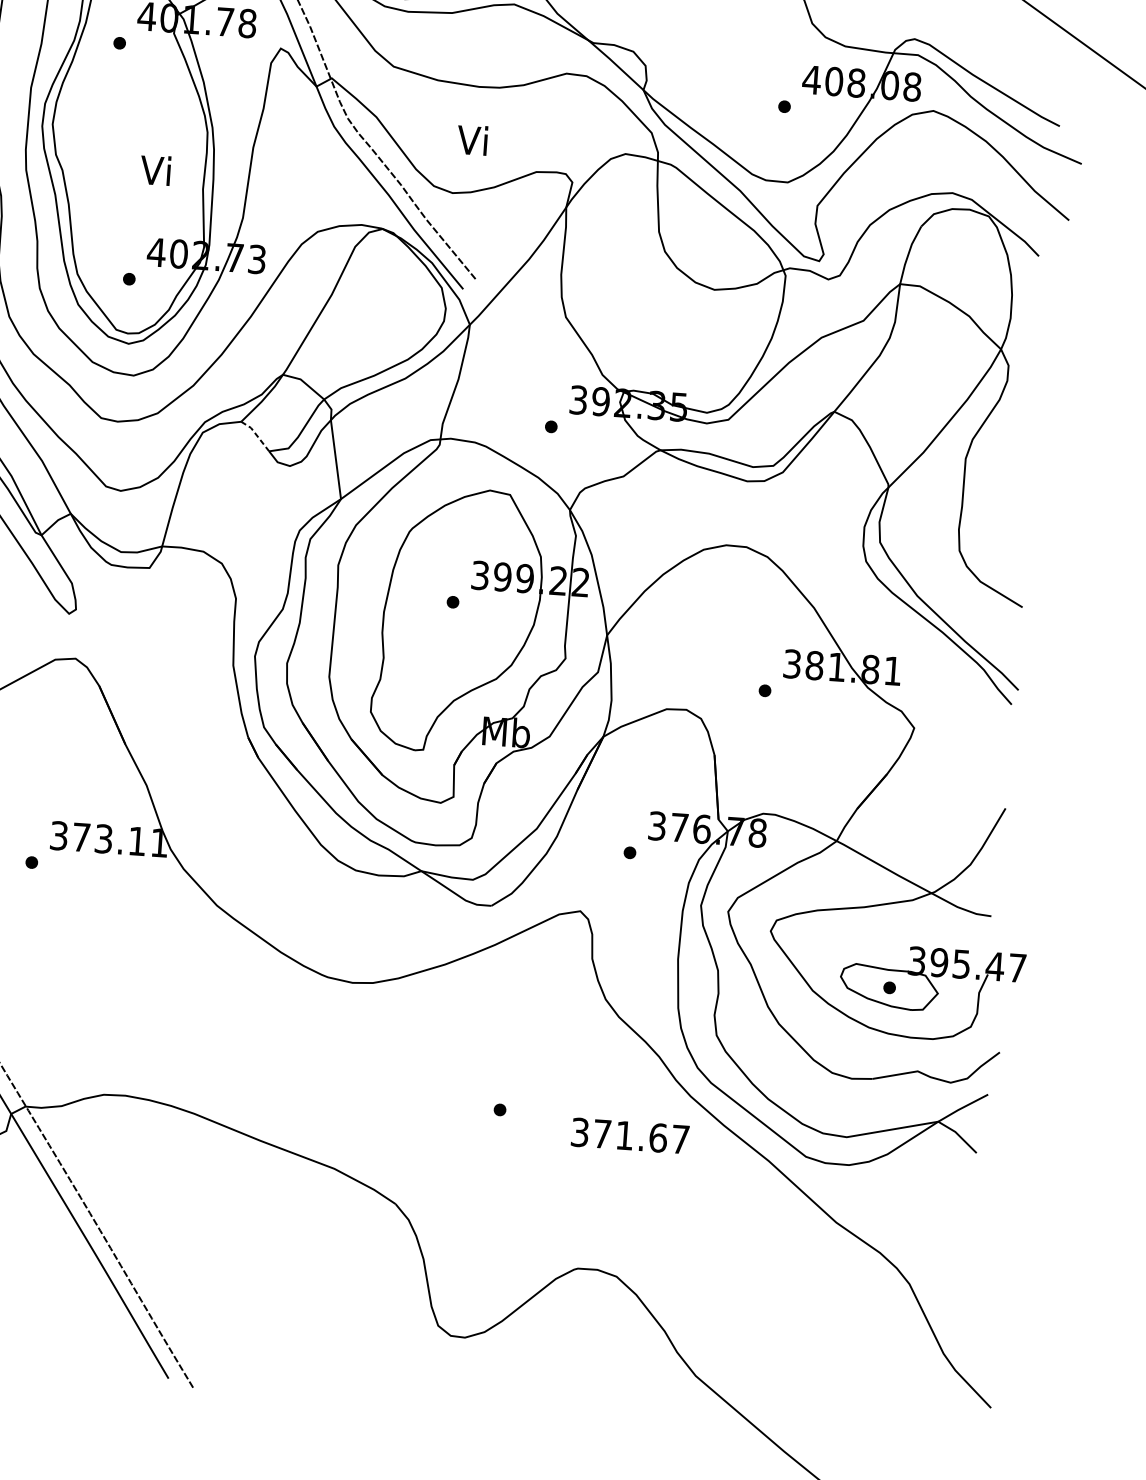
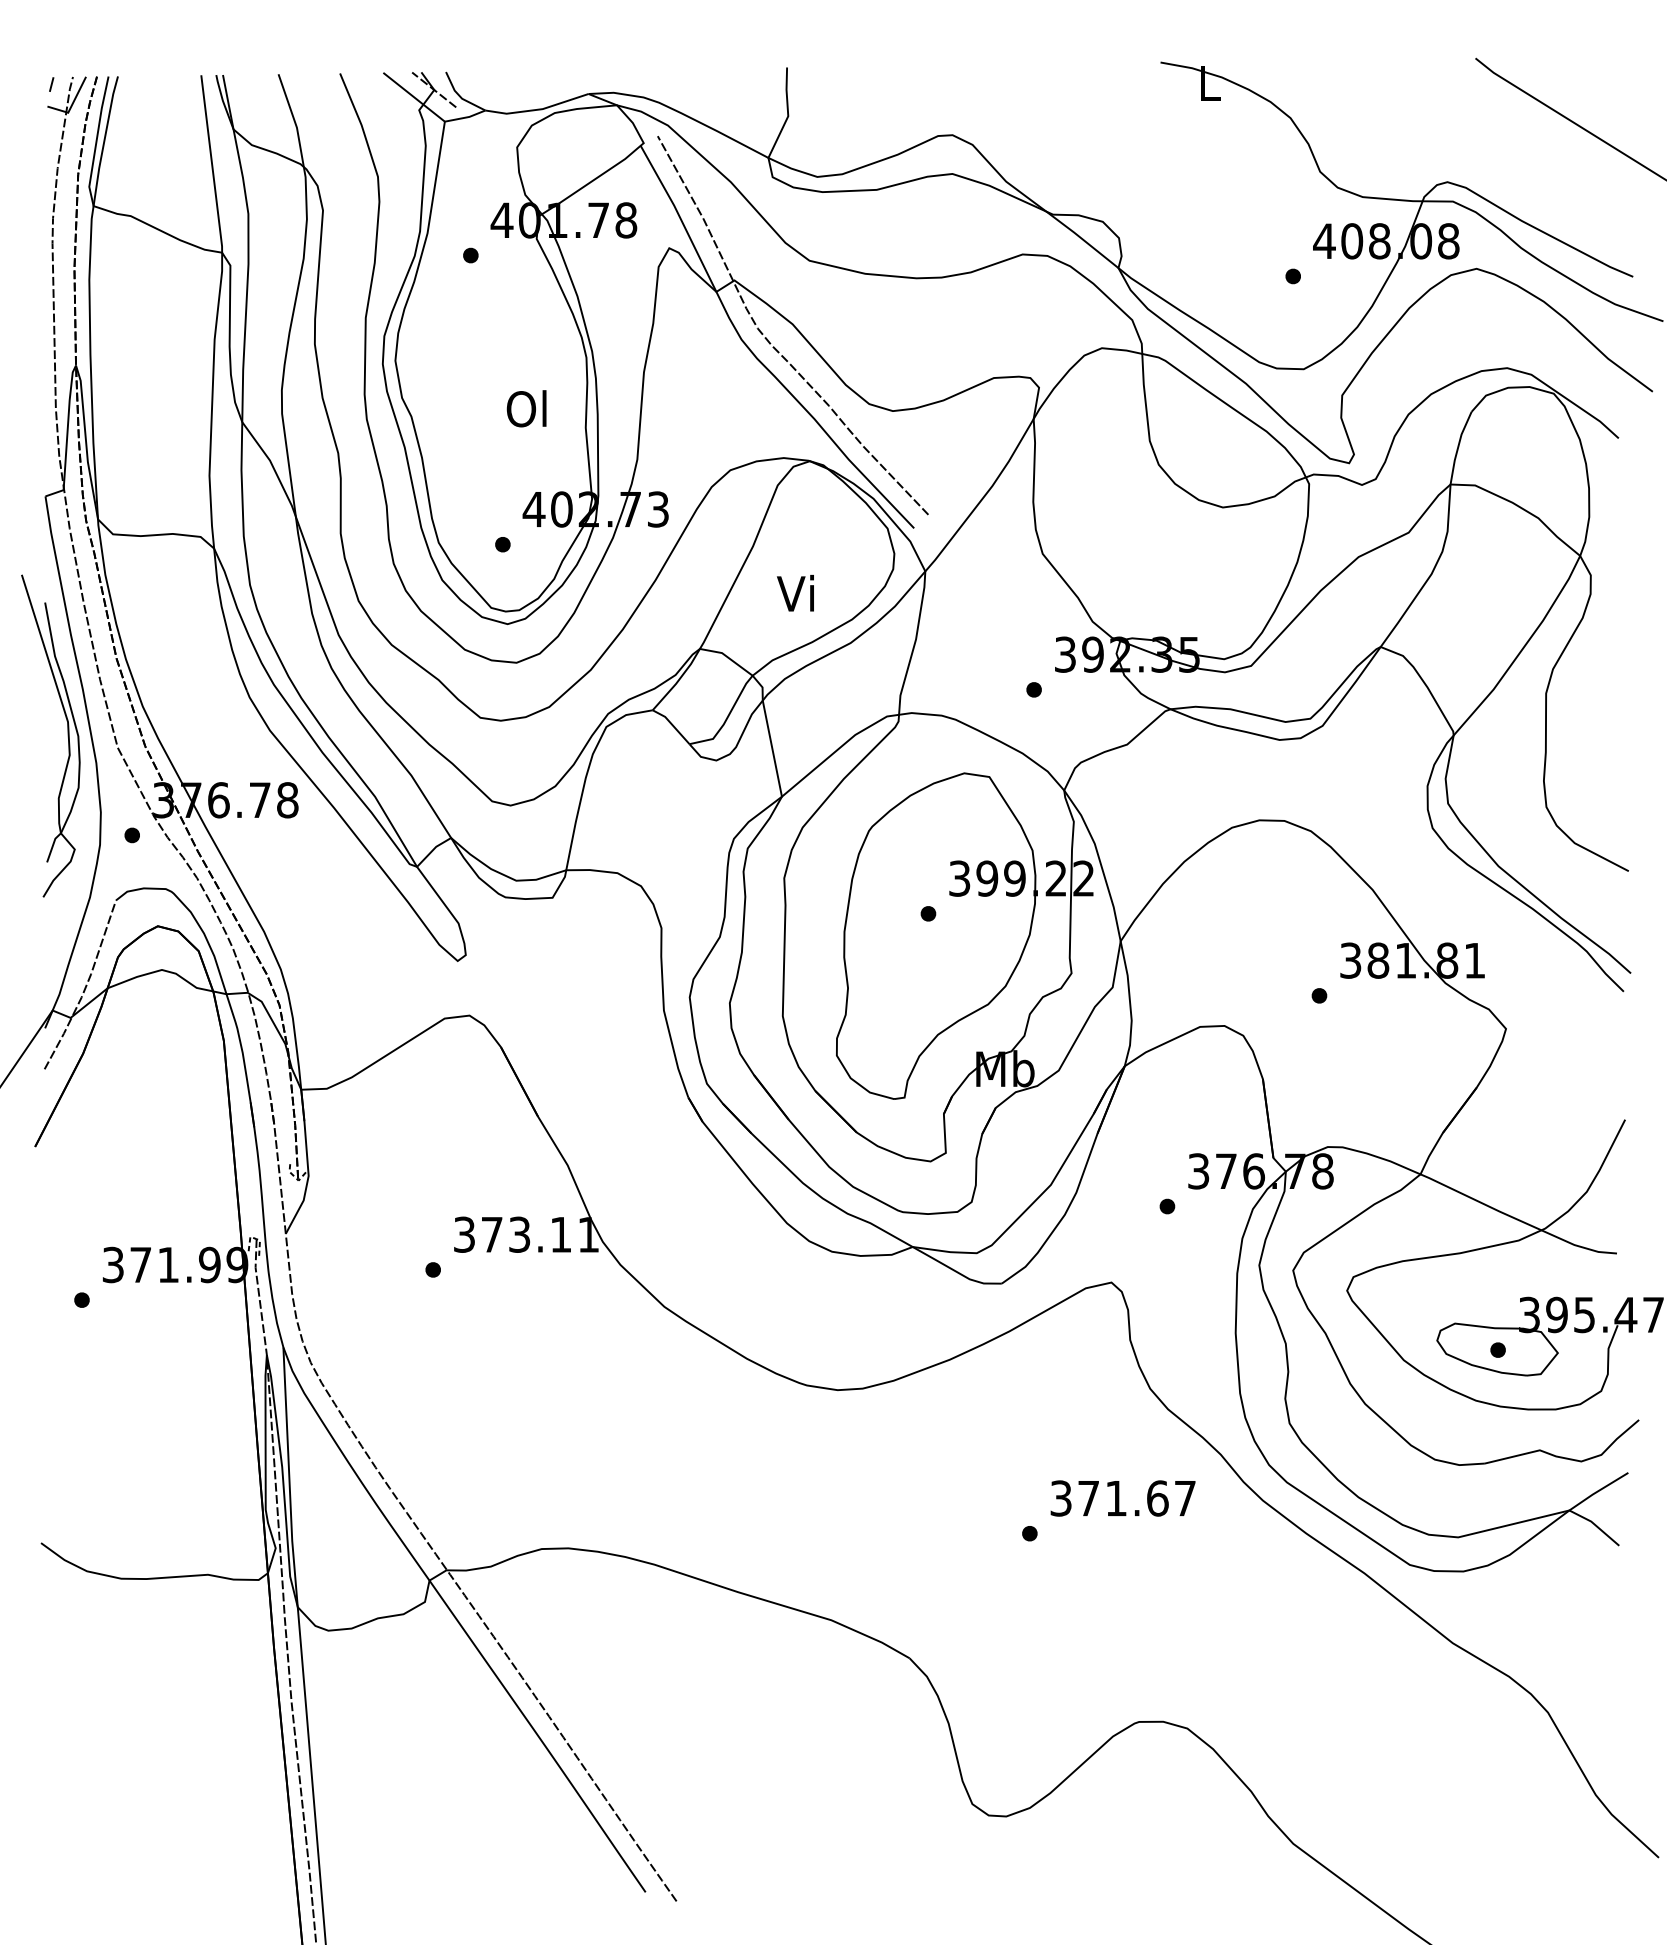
text: (472, 140) -> (795, 593), moved
text: (156, 170) -> (526, 408), Vi -> Ol
line: (256, 435) -> (672, 725), dashed -> solid
text: (629, 1135) -> (1122, 1498), moved

